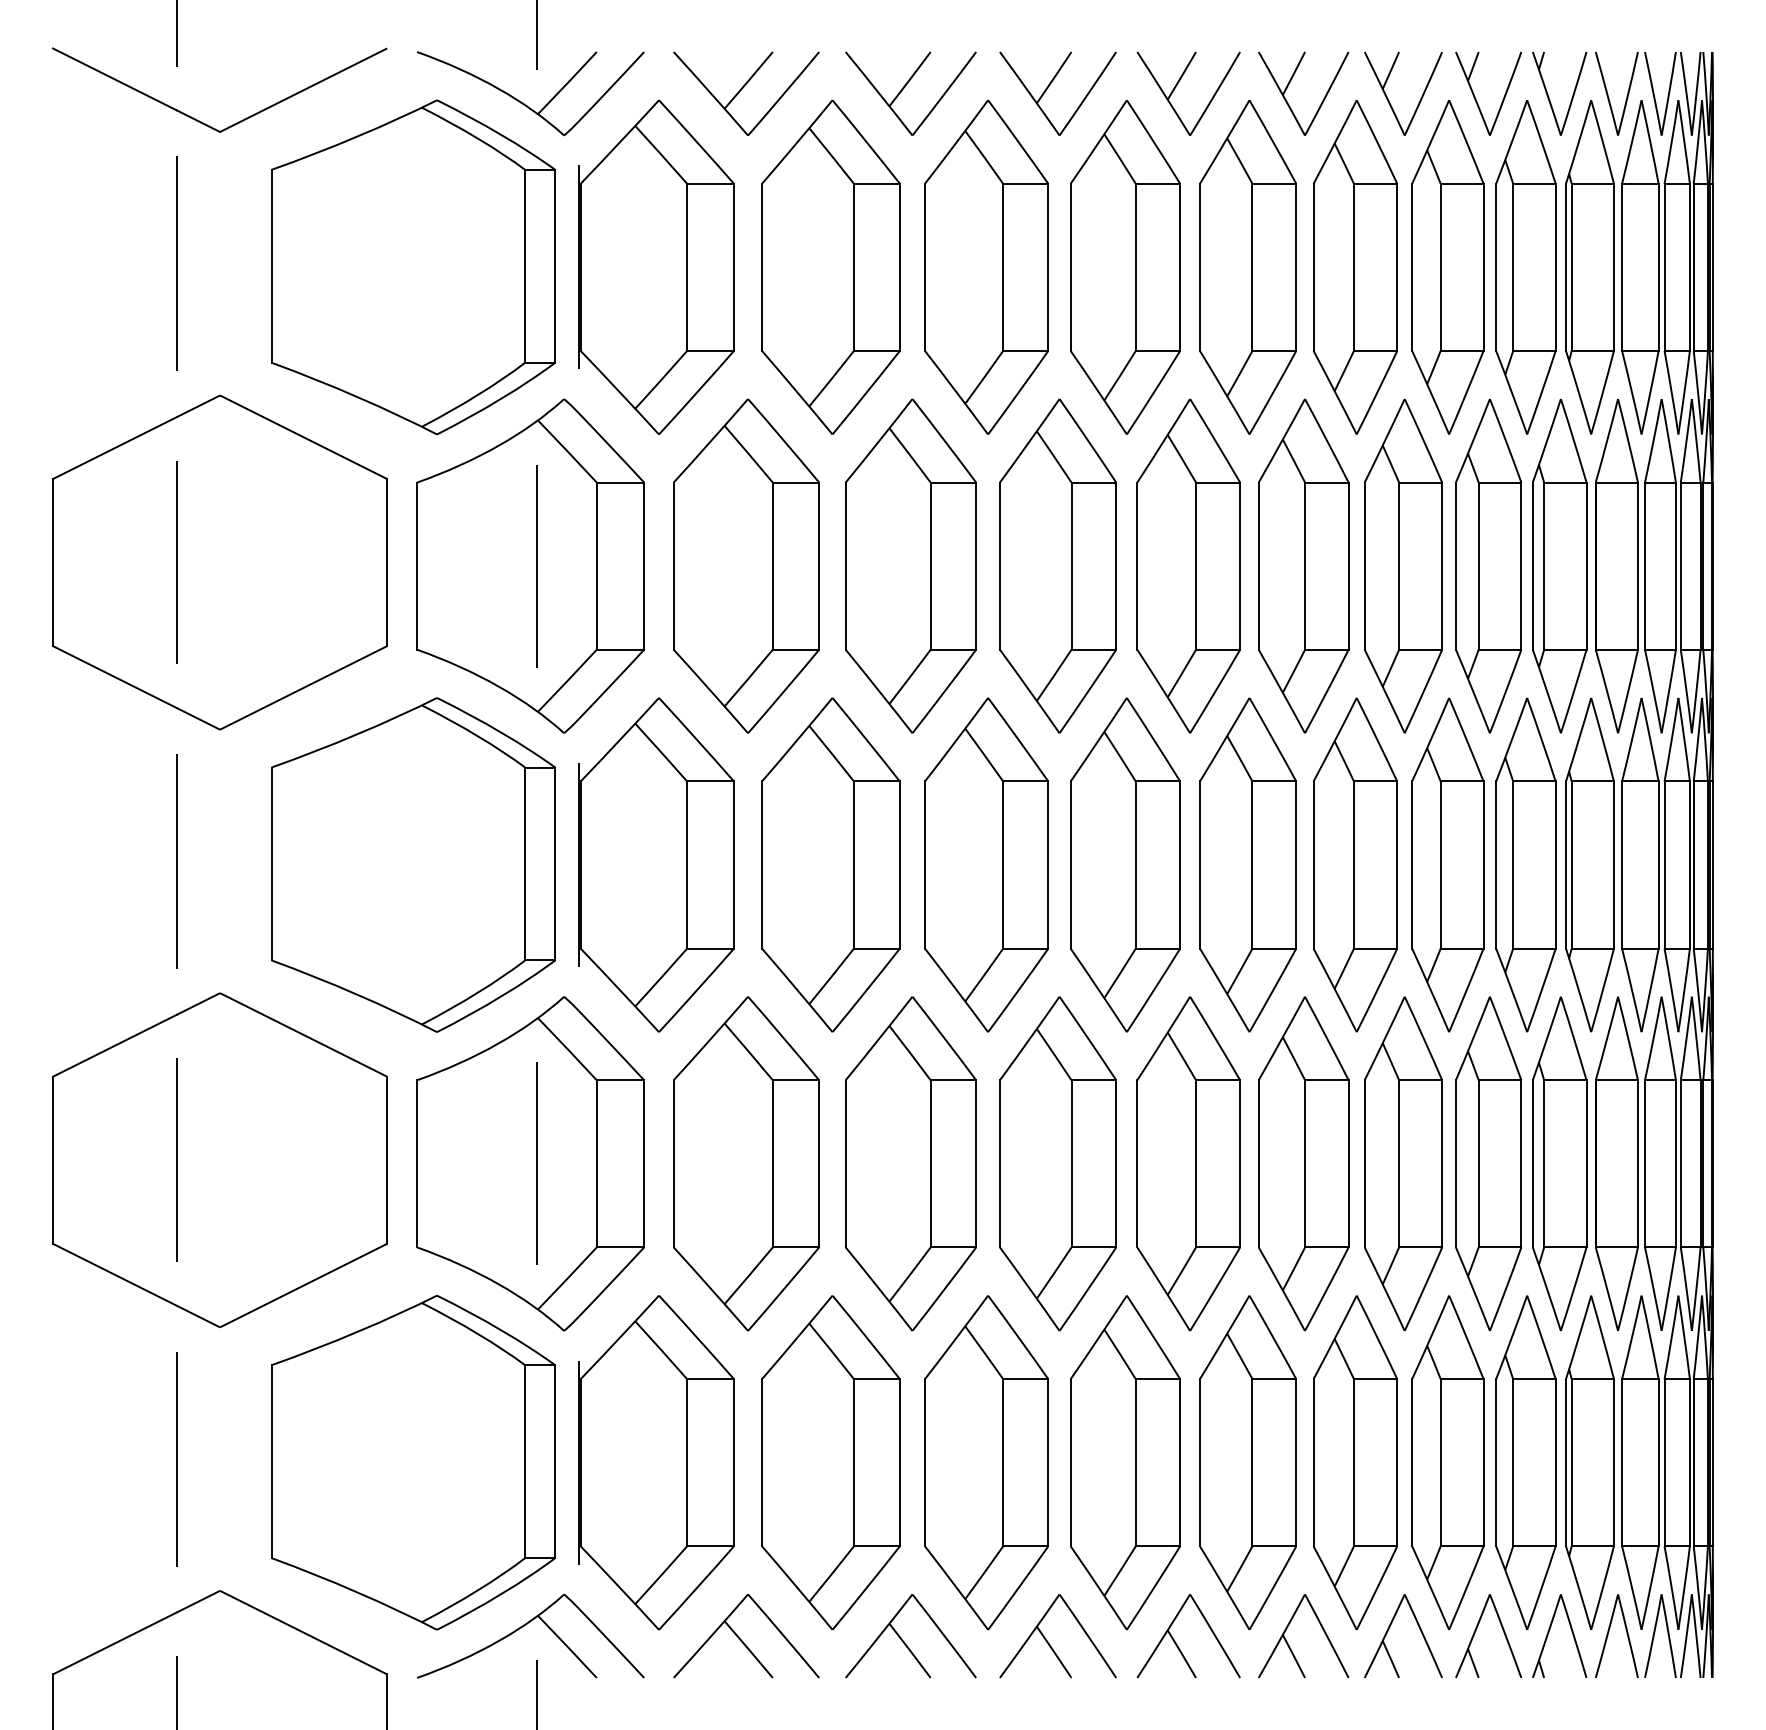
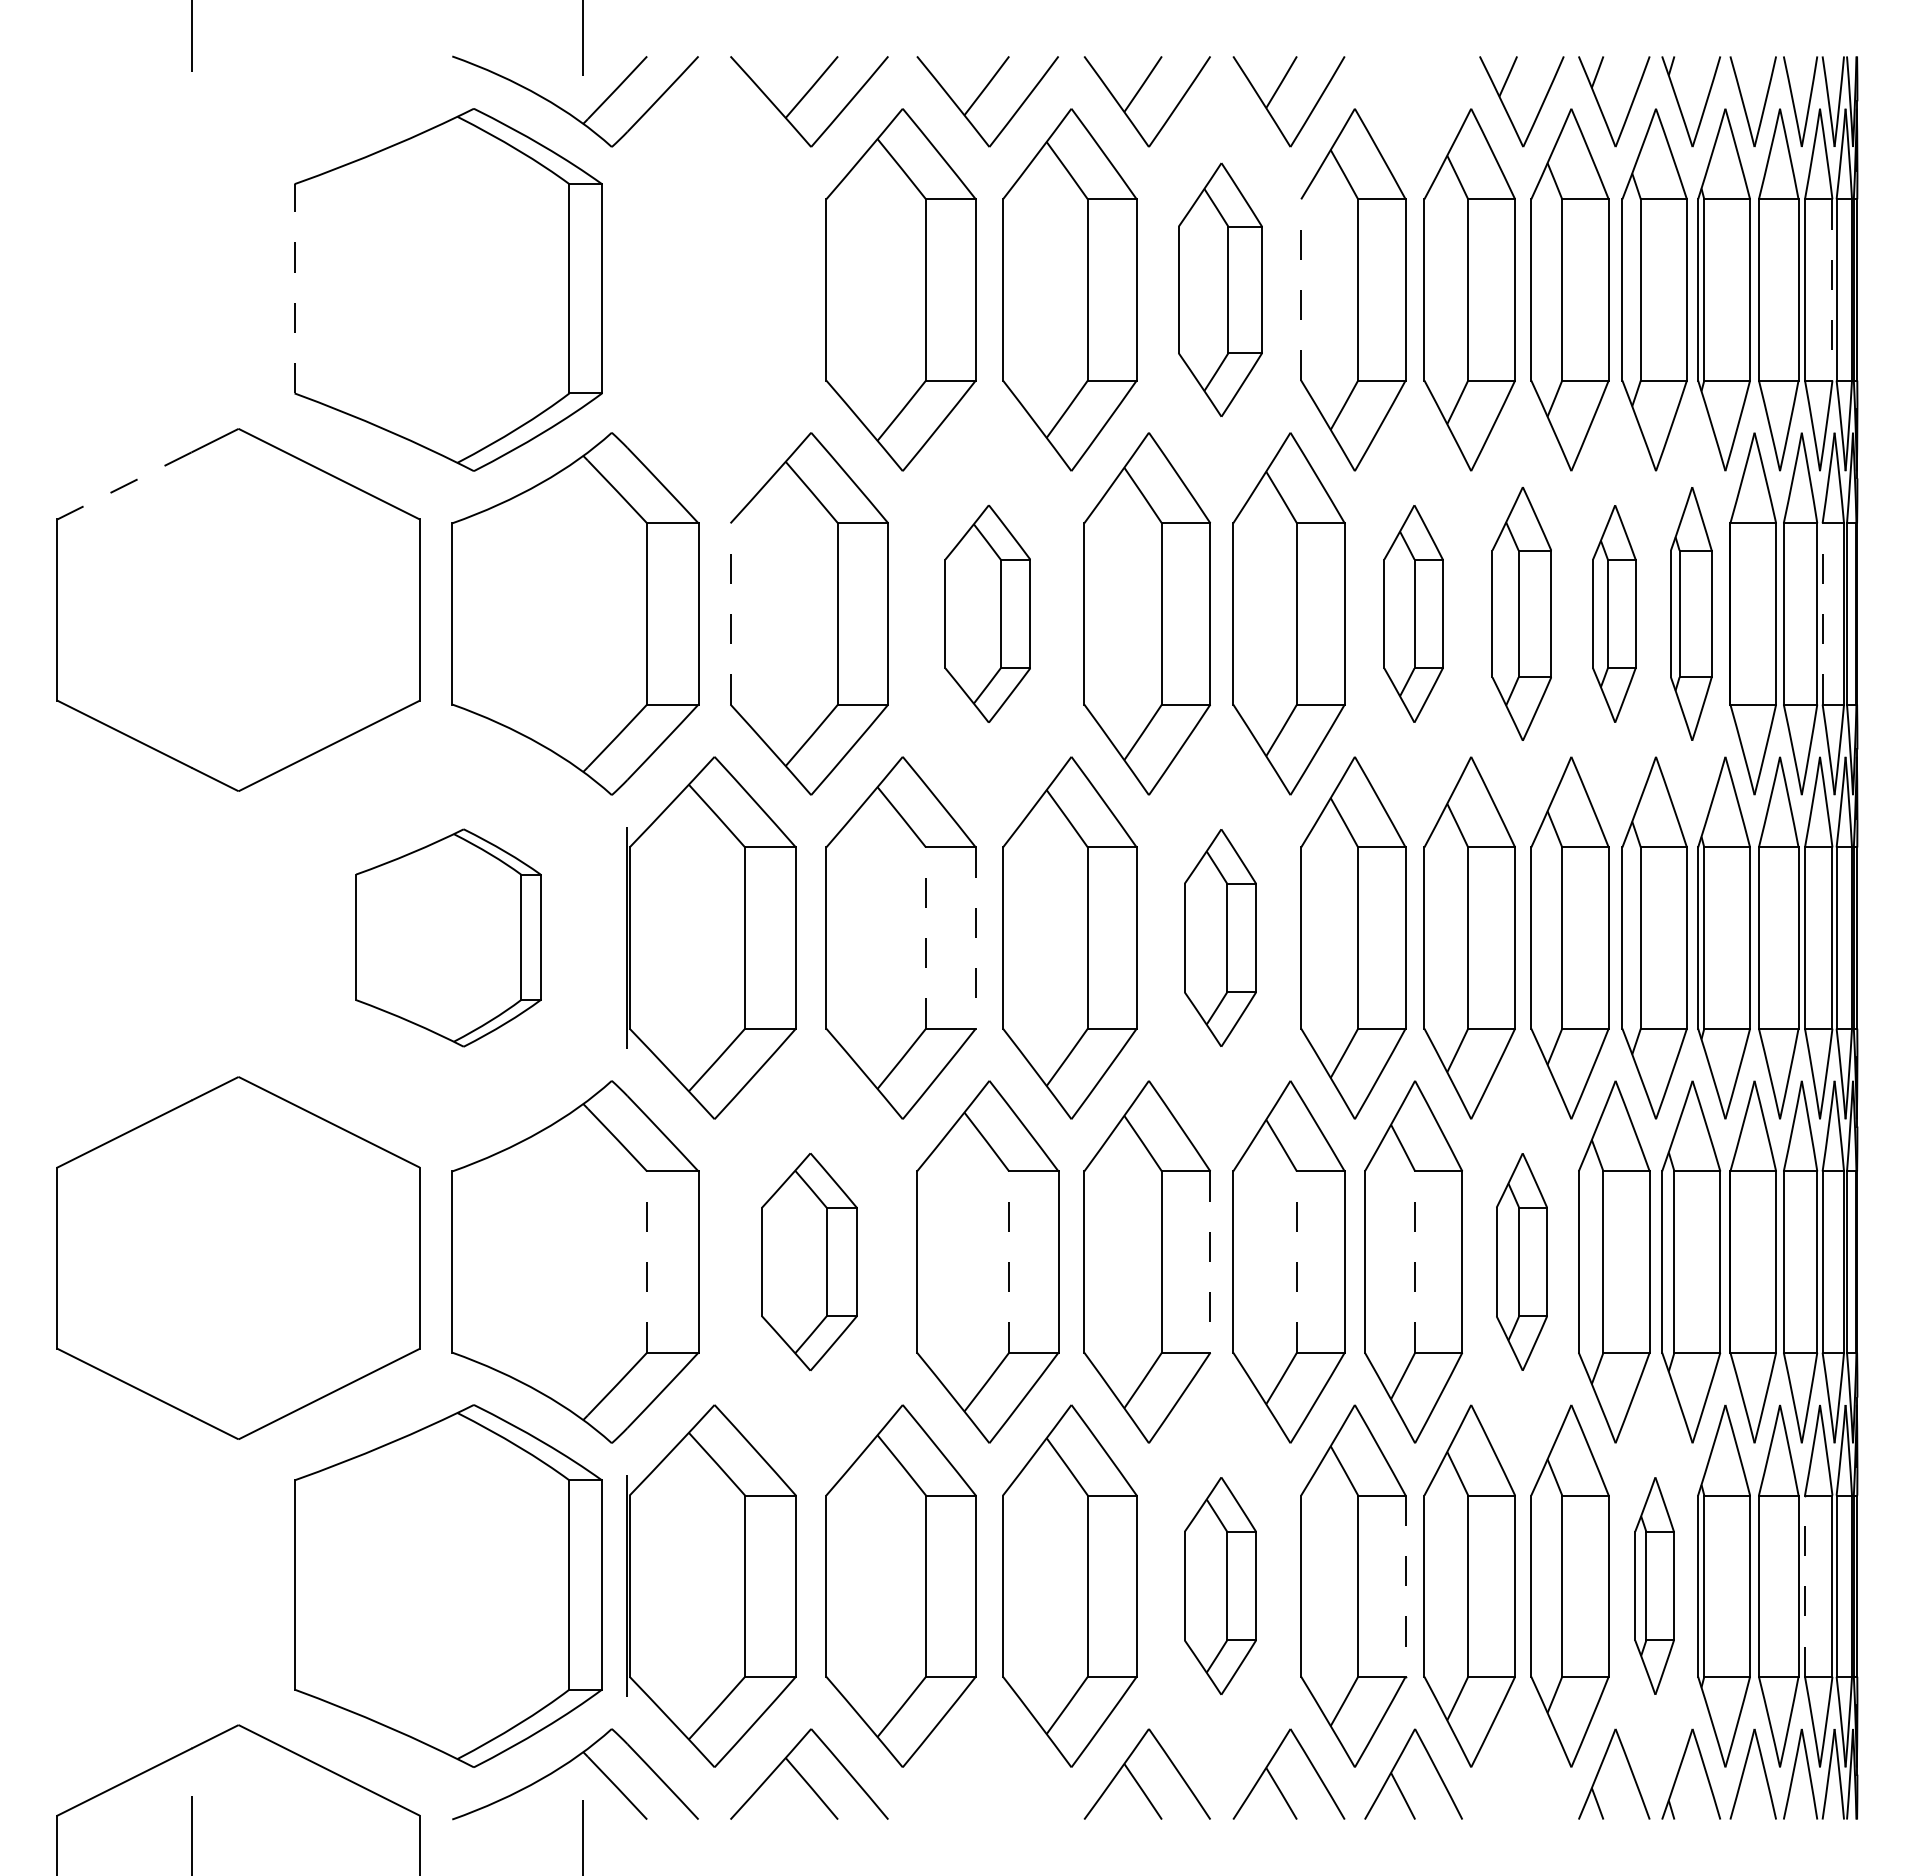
part: (1288, 86) -> (1397, 93), removed
part: (202, 122) -> (219, 132), removed
line: (176, 263) -> (191, 285), removed
line: (271, 266) -> (294, 288), solid -> dashed
part: (656, 266) -> (711, 289), removed
part: (1125, 266) -> (1220, 289), size x0.7
line: (1200, 266) -> (1301, 289), solid -> dashed
line: (1689, 266) -> (1832, 289), solid -> dashed
line: (114, 447) -> (124, 485), solid -> dashed
line: (176, 562) -> (191, 609), removed
line: (537, 565) -> (582, 613), removed
line: (673, 565) -> (730, 613), solid -> dashed
part: (910, 565) -> (987, 613), size x0.6
part: (1303, 565) -> (1413, 613), size x0.6
part: (1403, 565) -> (1521, 613), size x0.7
part: (1488, 565) -> (1614, 613), size x0.6
part: (1559, 565) -> (1691, 613), size x0.7
line: (1680, 565) -> (1822, 613), solid -> dashed
line: (176, 860) -> (191, 933), removed
part: (413, 864) -> (448, 937), size x0.6
part: (1125, 864) -> (1220, 937), size x0.6
line: (854, 865) -> (926, 938), solid -> dashed
line: (899, 865) -> (975, 938), solid -> dashed
line: (176, 1159) -> (191, 1257), removed
line: (537, 1163) -> (582, 1261), removed
part: (746, 1163) -> (809, 1261), size x0.6
part: (1403, 1163) -> (1521, 1261), size x0.6
line: (597, 1164) -> (647, 1262), solid -> dashed
line: (930, 1164) -> (1009, 1262), solid -> dashed
line: (1116, 1164) -> (1210, 1262), solid -> dashed
line: (1195, 1164) -> (1296, 1262), solid -> dashed
line: (1305, 1164) -> (1415, 1262), solid -> dashed
line: (176, 1458) -> (191, 1581), removed
part: (1125, 1462) -> (1220, 1585), size x0.6
part: (1525, 1462) -> (1654, 1585), size x0.6
line: (1296, 1463) -> (1405, 1586), solid -> dashed
line: (1665, 1463) -> (1805, 1586), solid -> dashed
part: (1389, 1629) -> (1506, 1767), removed
part: (904, 1641) -> (980, 1779), removed

